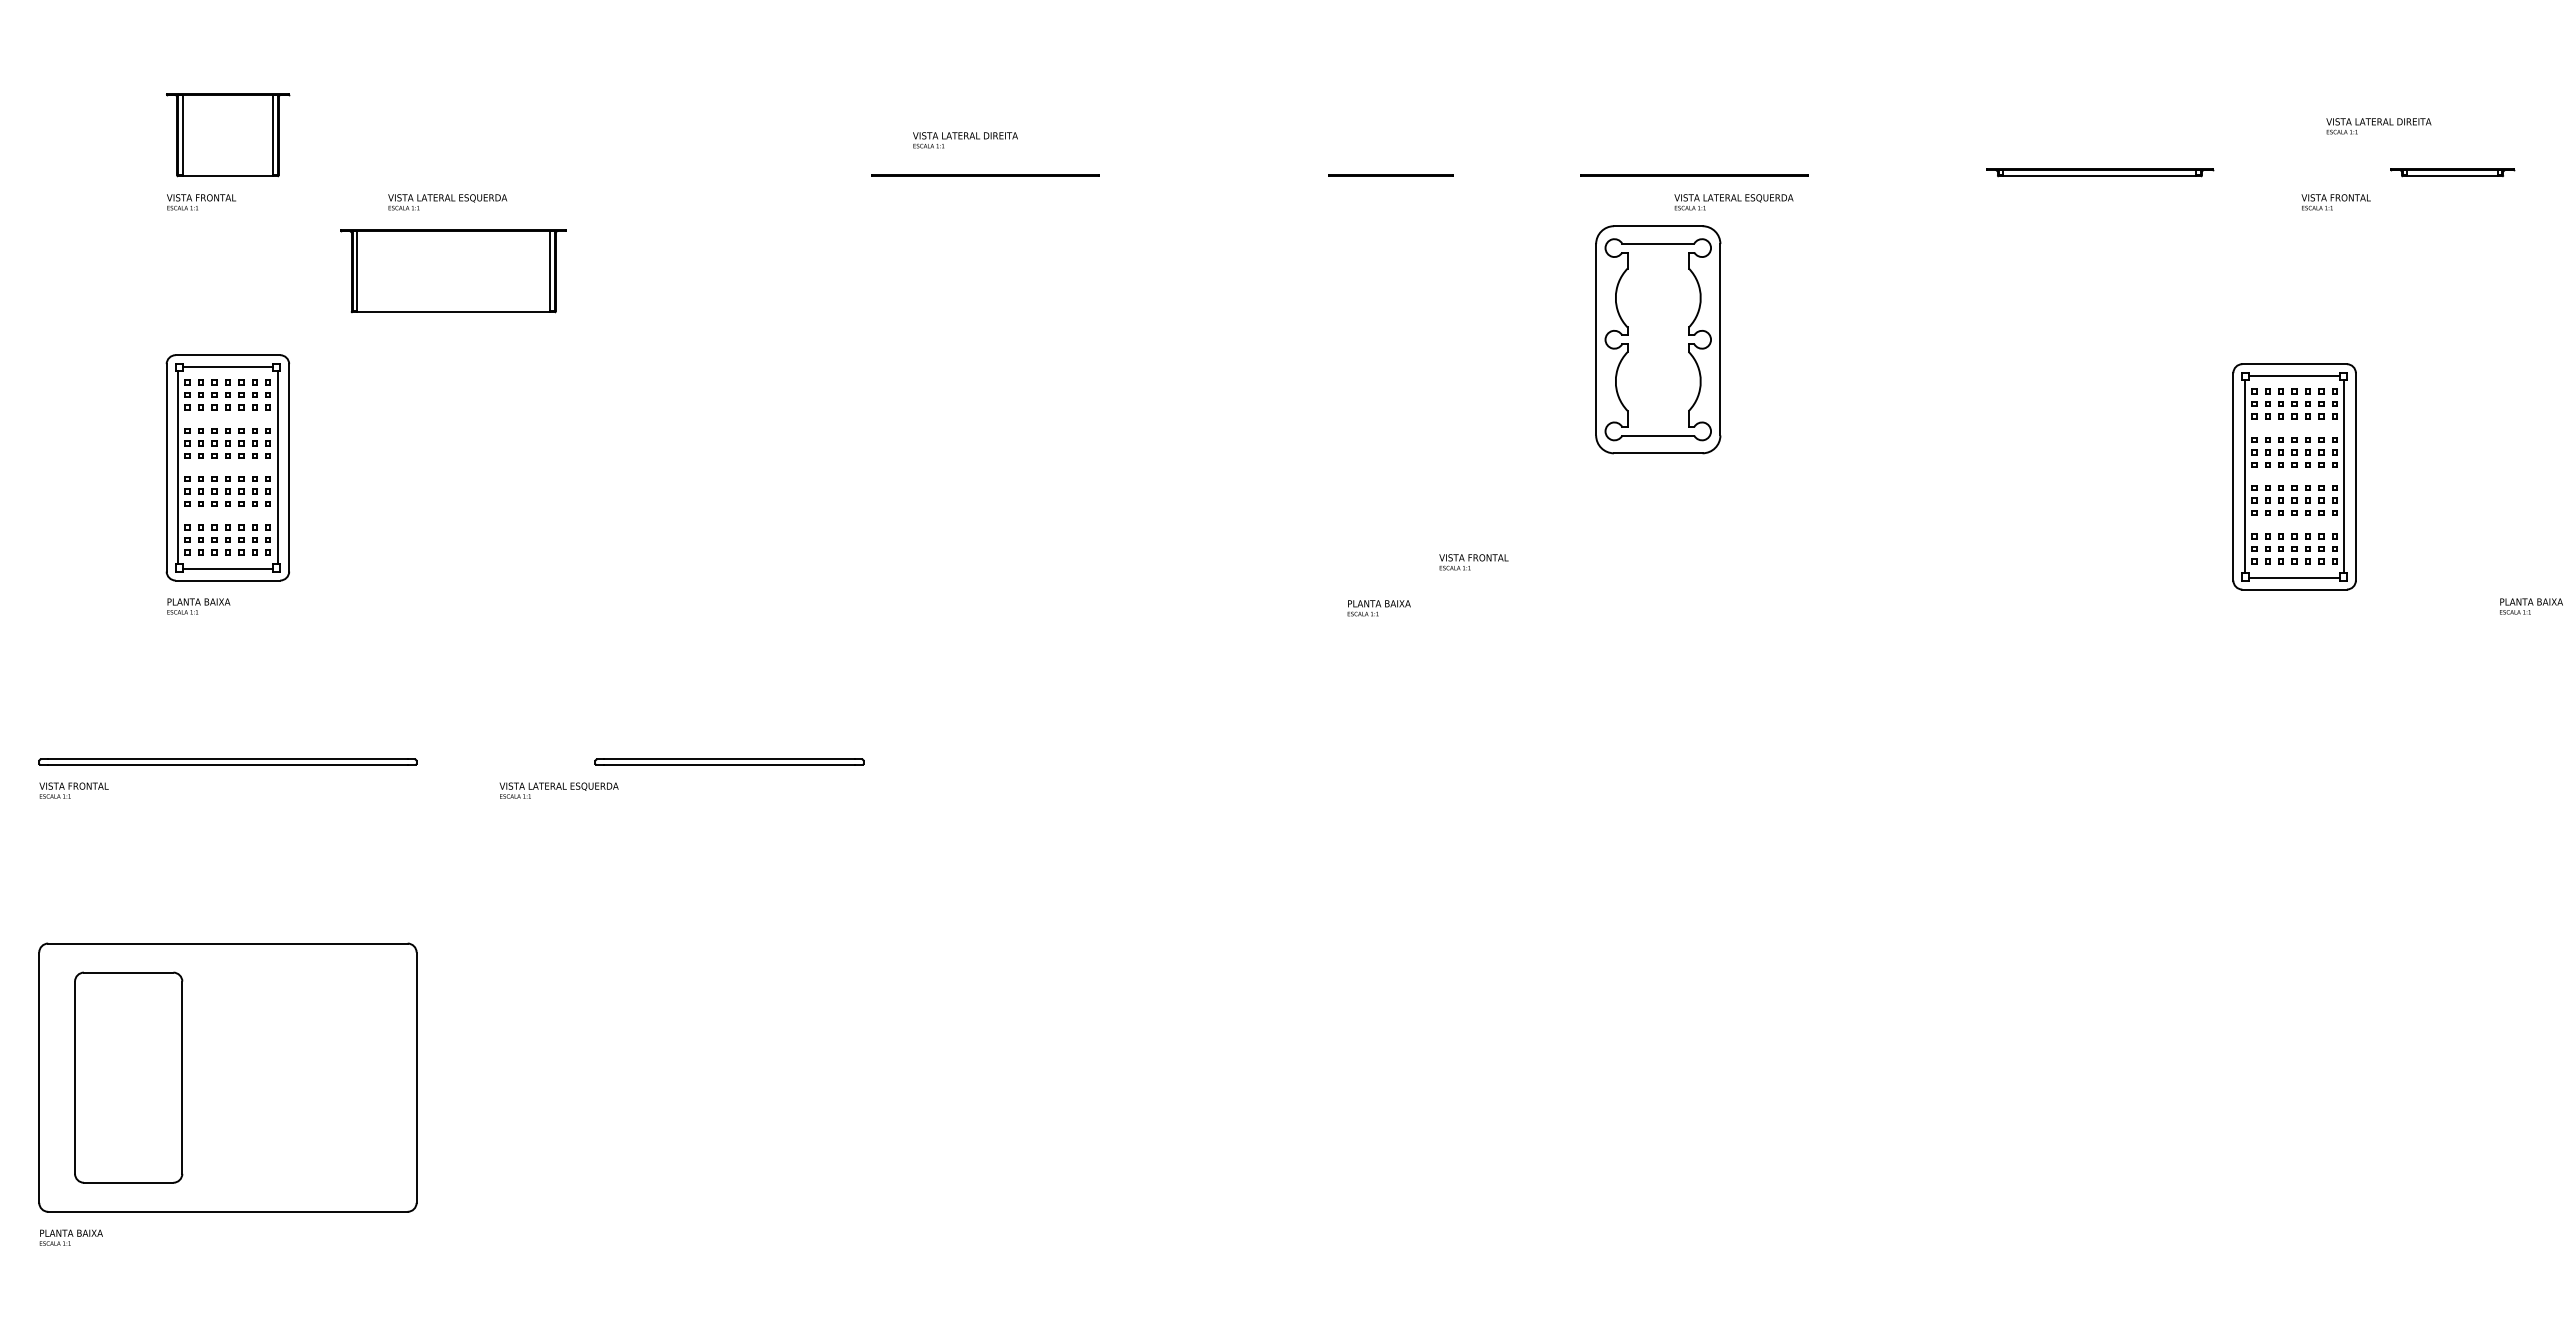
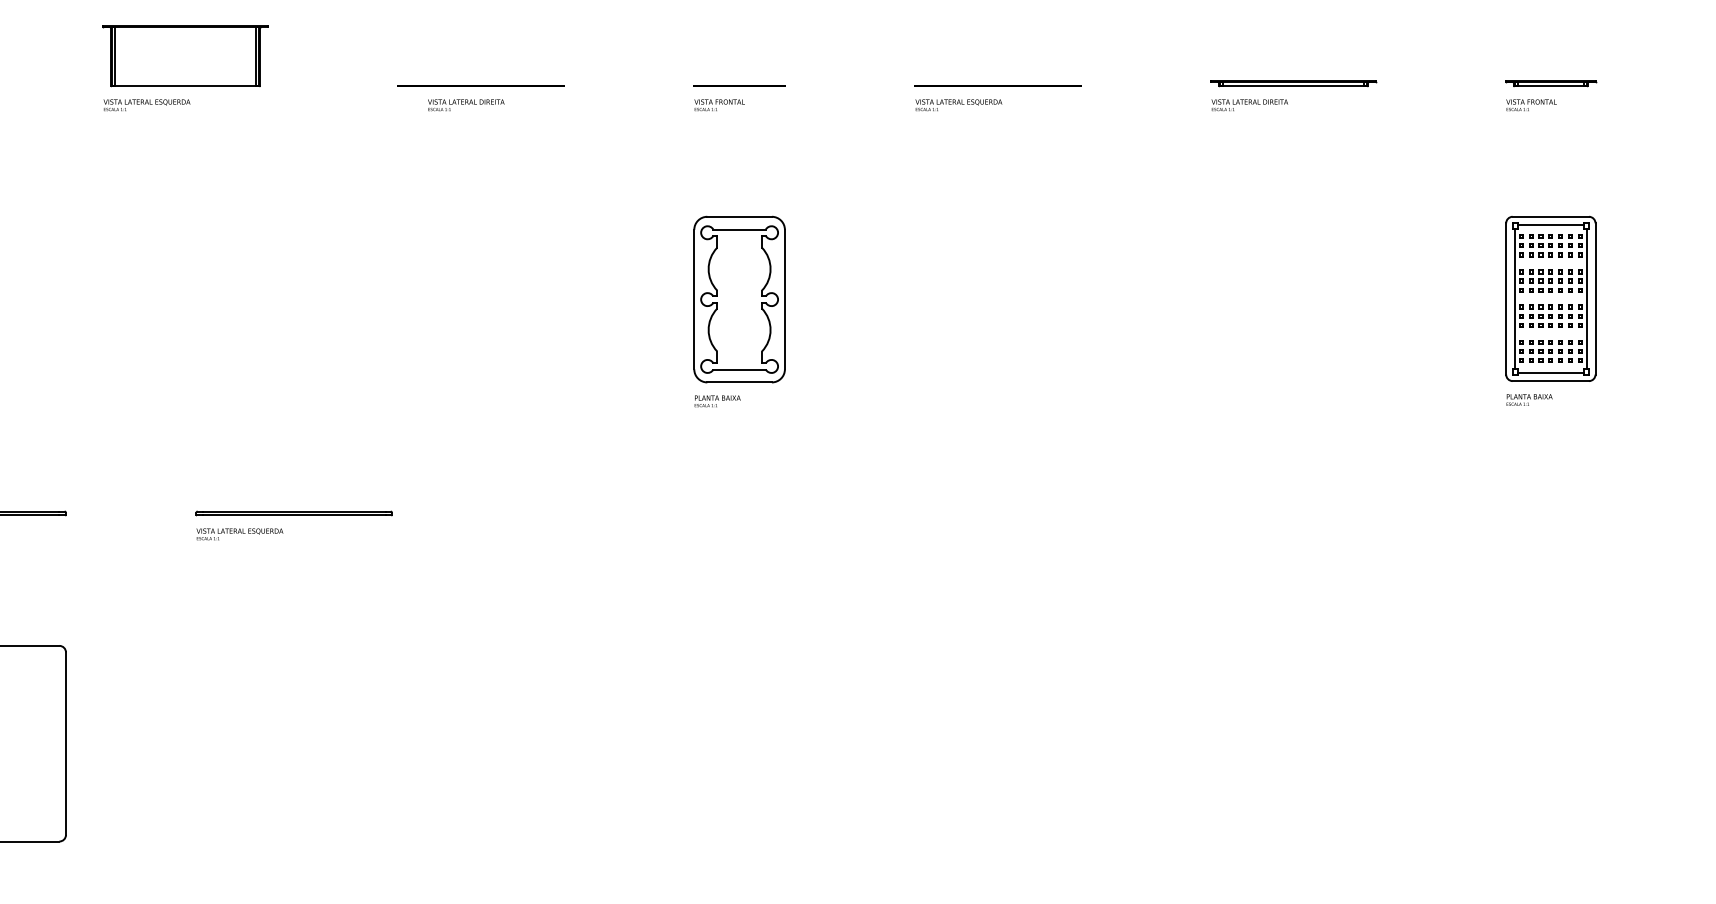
text: (2378, 126) -> (1249, 105), moved
text: (965, 140) -> (466, 105), moved
line: (1390, 175) -> (739, 85), moved
text: (447, 202) -> (146, 105), moved
text: (1733, 202) -> (958, 105), moved
text: (2335, 202) -> (1531, 105), moved
part: (453, 271) -> (185, 56), moved
part: (1658, 339) -> (739, 299), moved
part: (2294, 476) -> (1550, 298), moved
text: (1473, 562) -> (719, 105), moved
text: (2531, 606) -> (1529, 400), moved
text: (1378, 608) -> (717, 401), moved
text: (558, 790) -> (239, 534), moved

